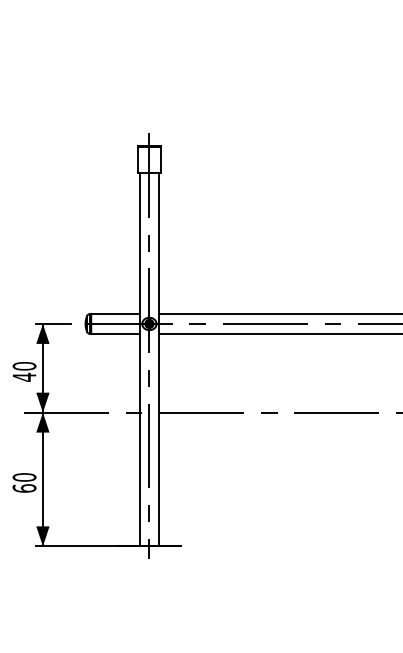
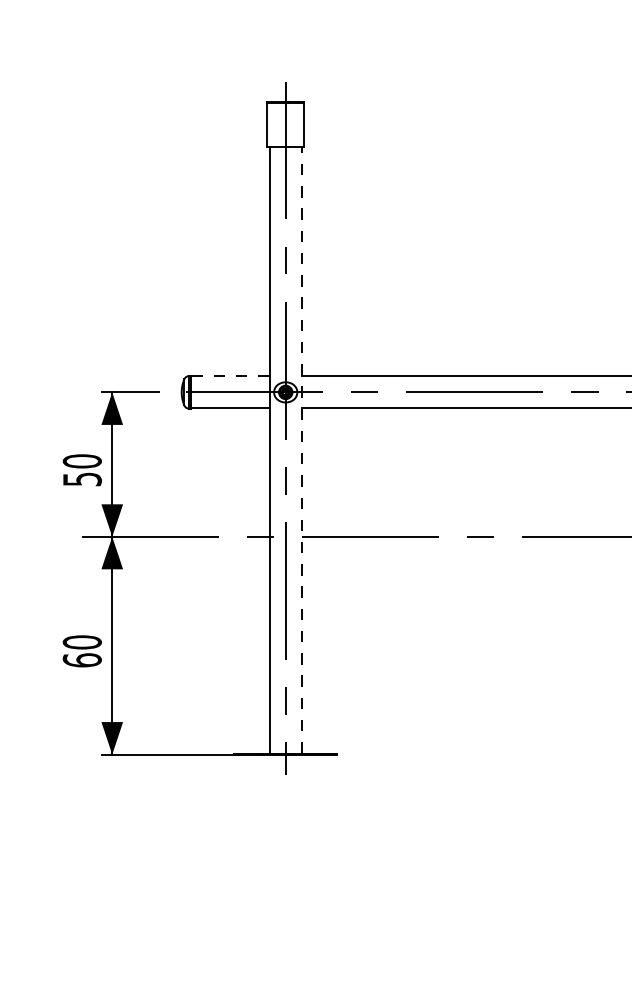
line: (114, 314) -> (228, 377), solid -> dashed
line: (159, 358) -> (302, 448), solid -> dashed
text: (24, 376) -> (82, 477), 40 -> 50

